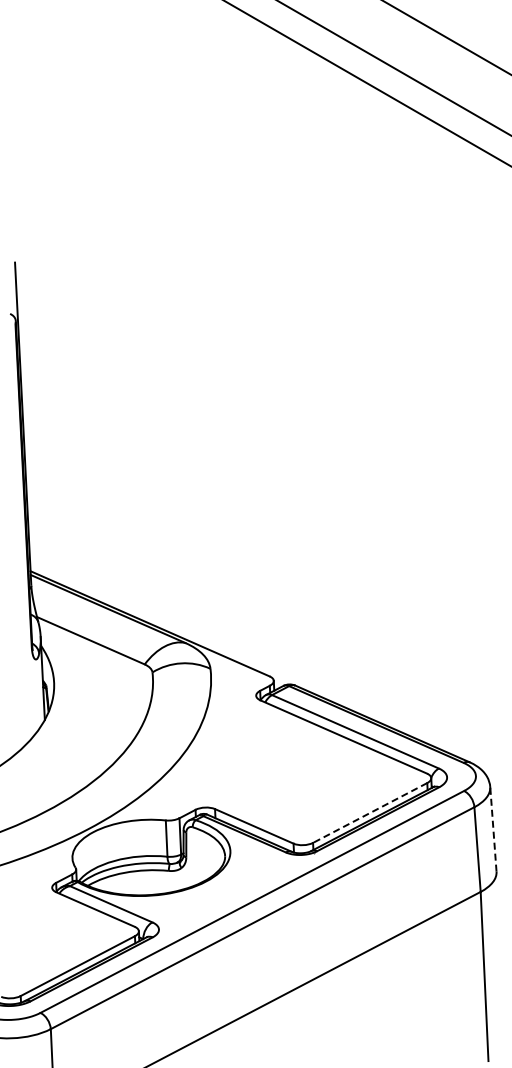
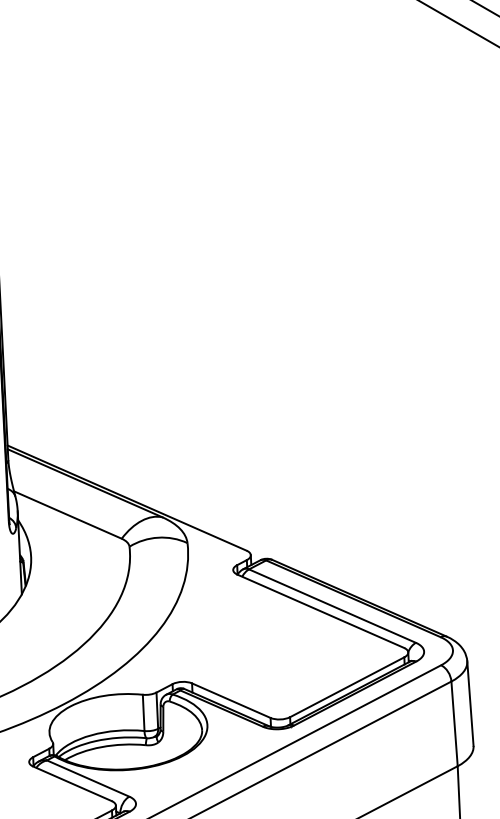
line: (369, 813) -> (346, 687), dashed -> solid
line: (493, 828) -> (470, 702), dashed -> solid

